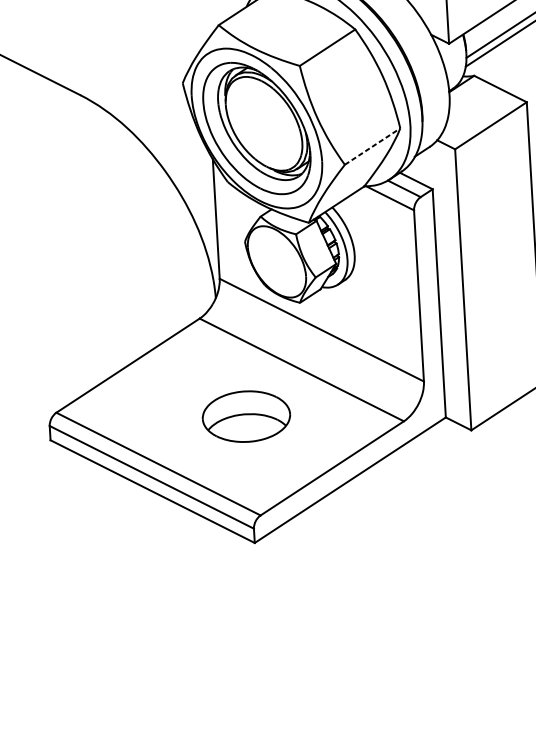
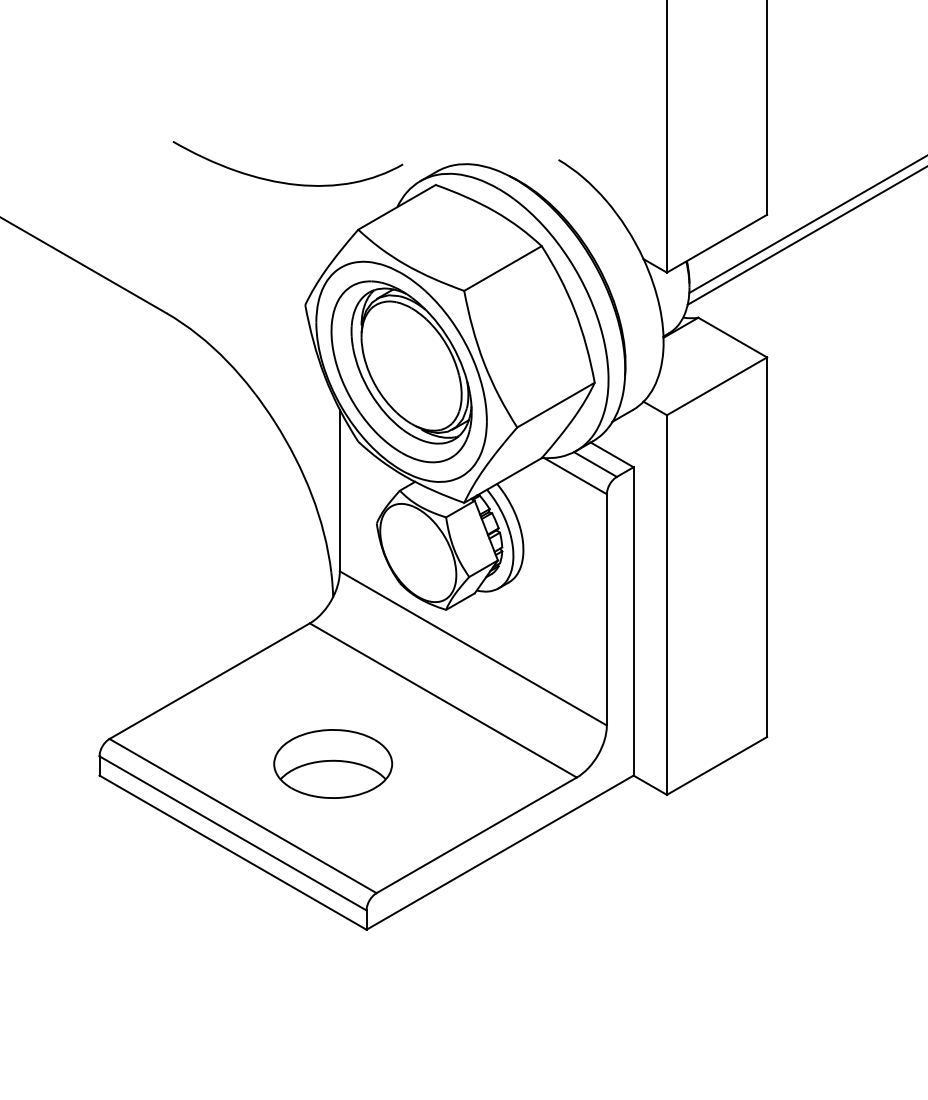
line: (372, 146) -> (556, 405), dashed -> solid
part: (246, 416) -> (333, 763), moved

